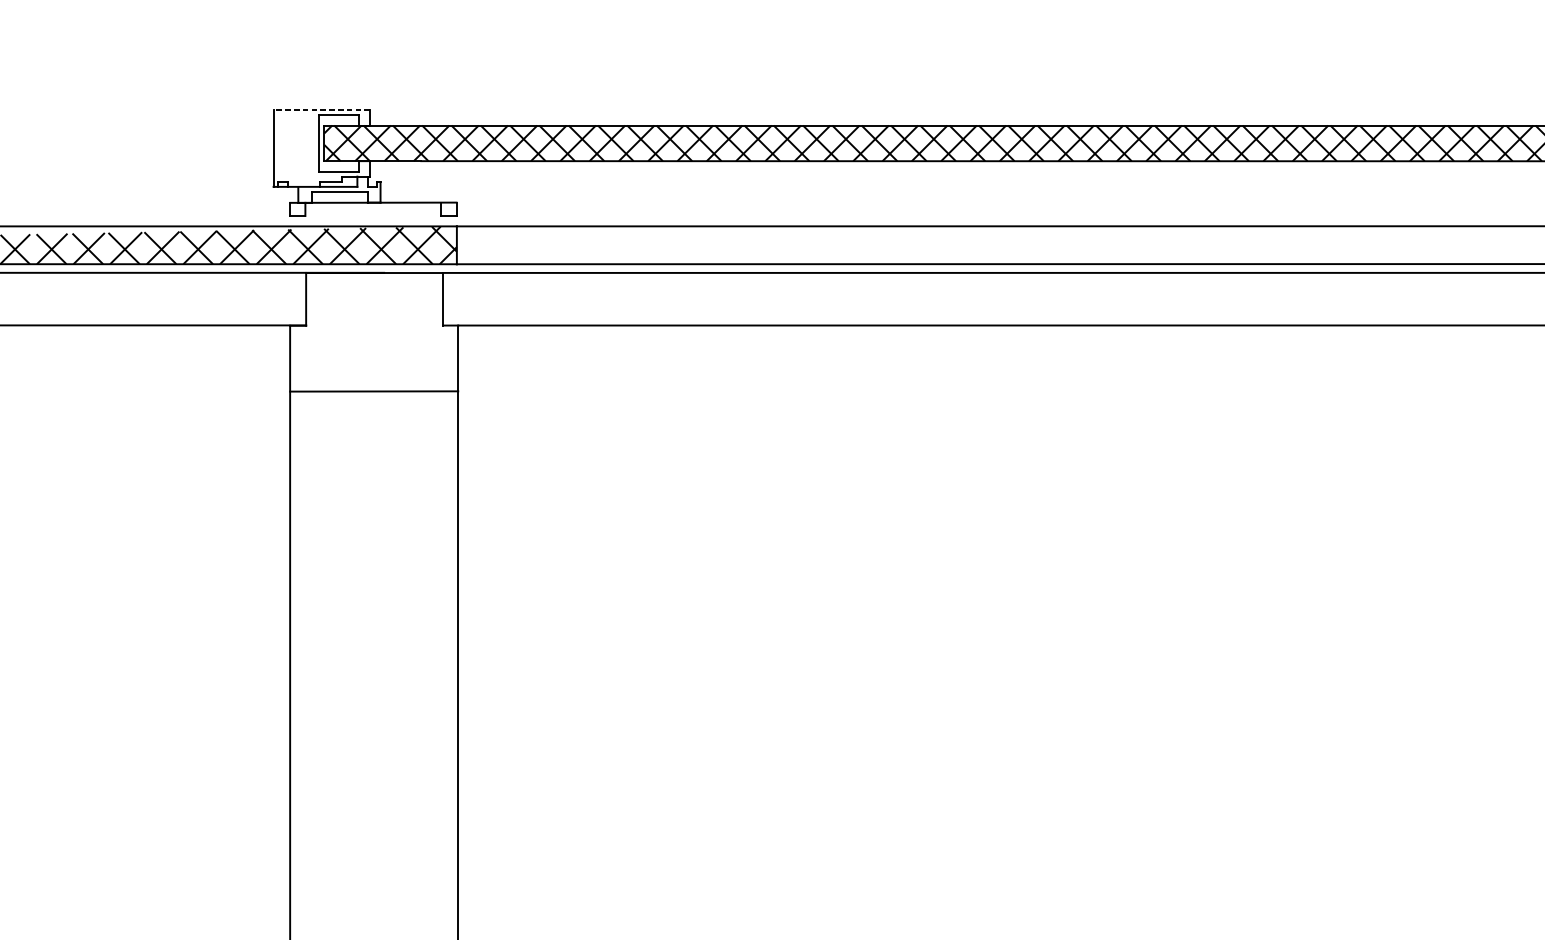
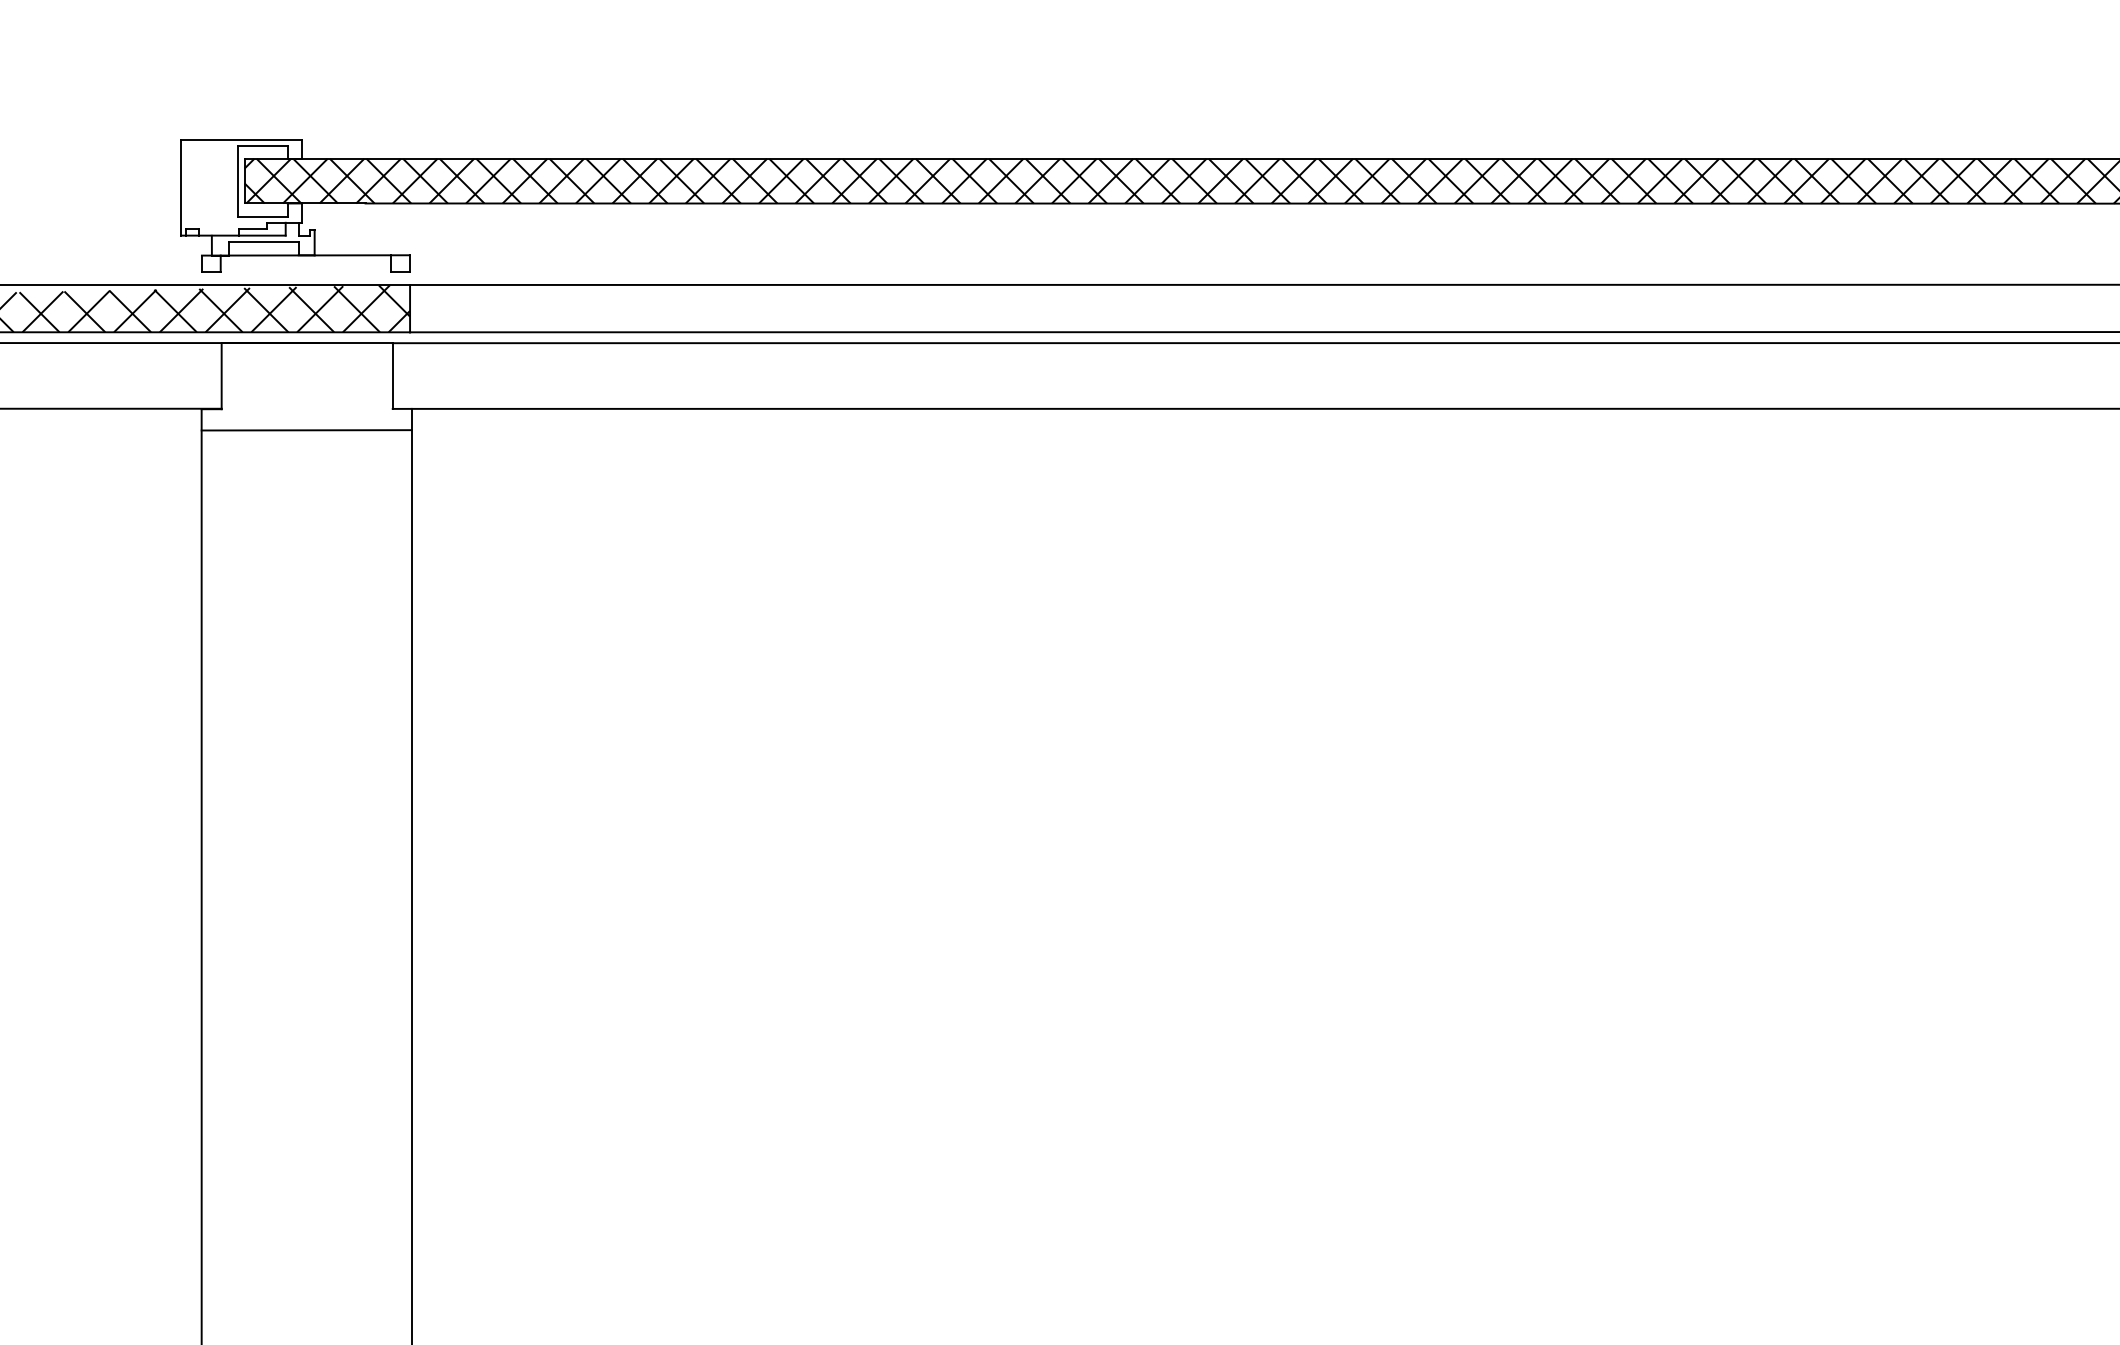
line: (321, 109) -> (240, 139), dashed -> solid
line: (374, 391) -> (306, 430), moved

